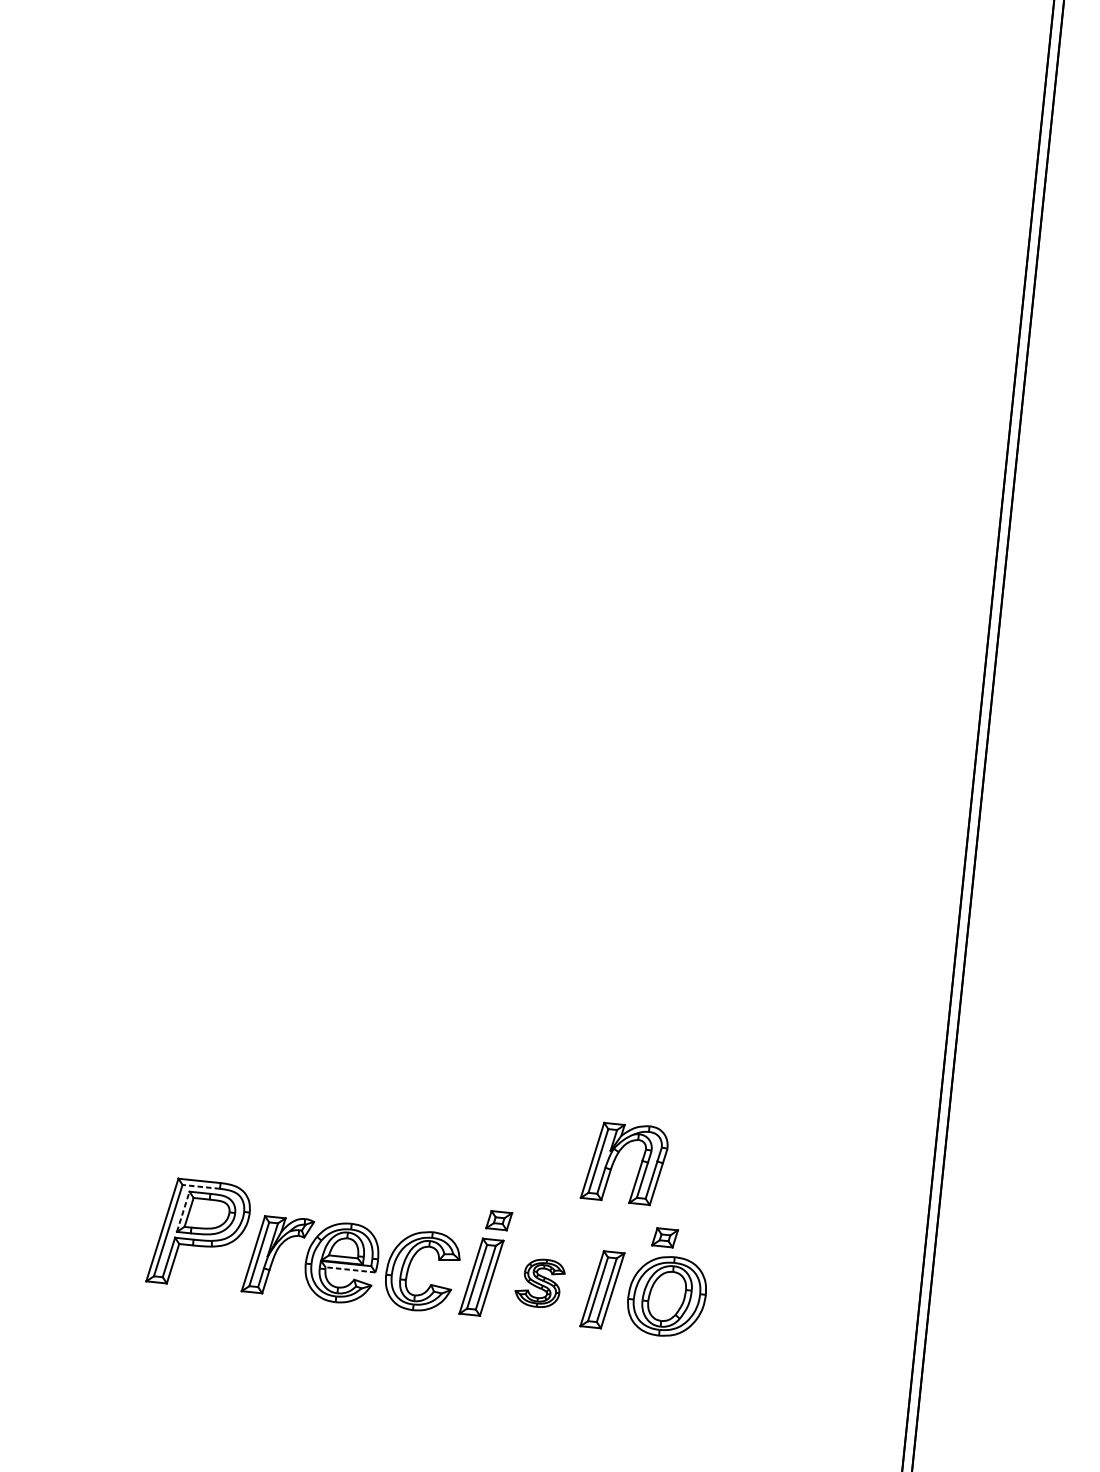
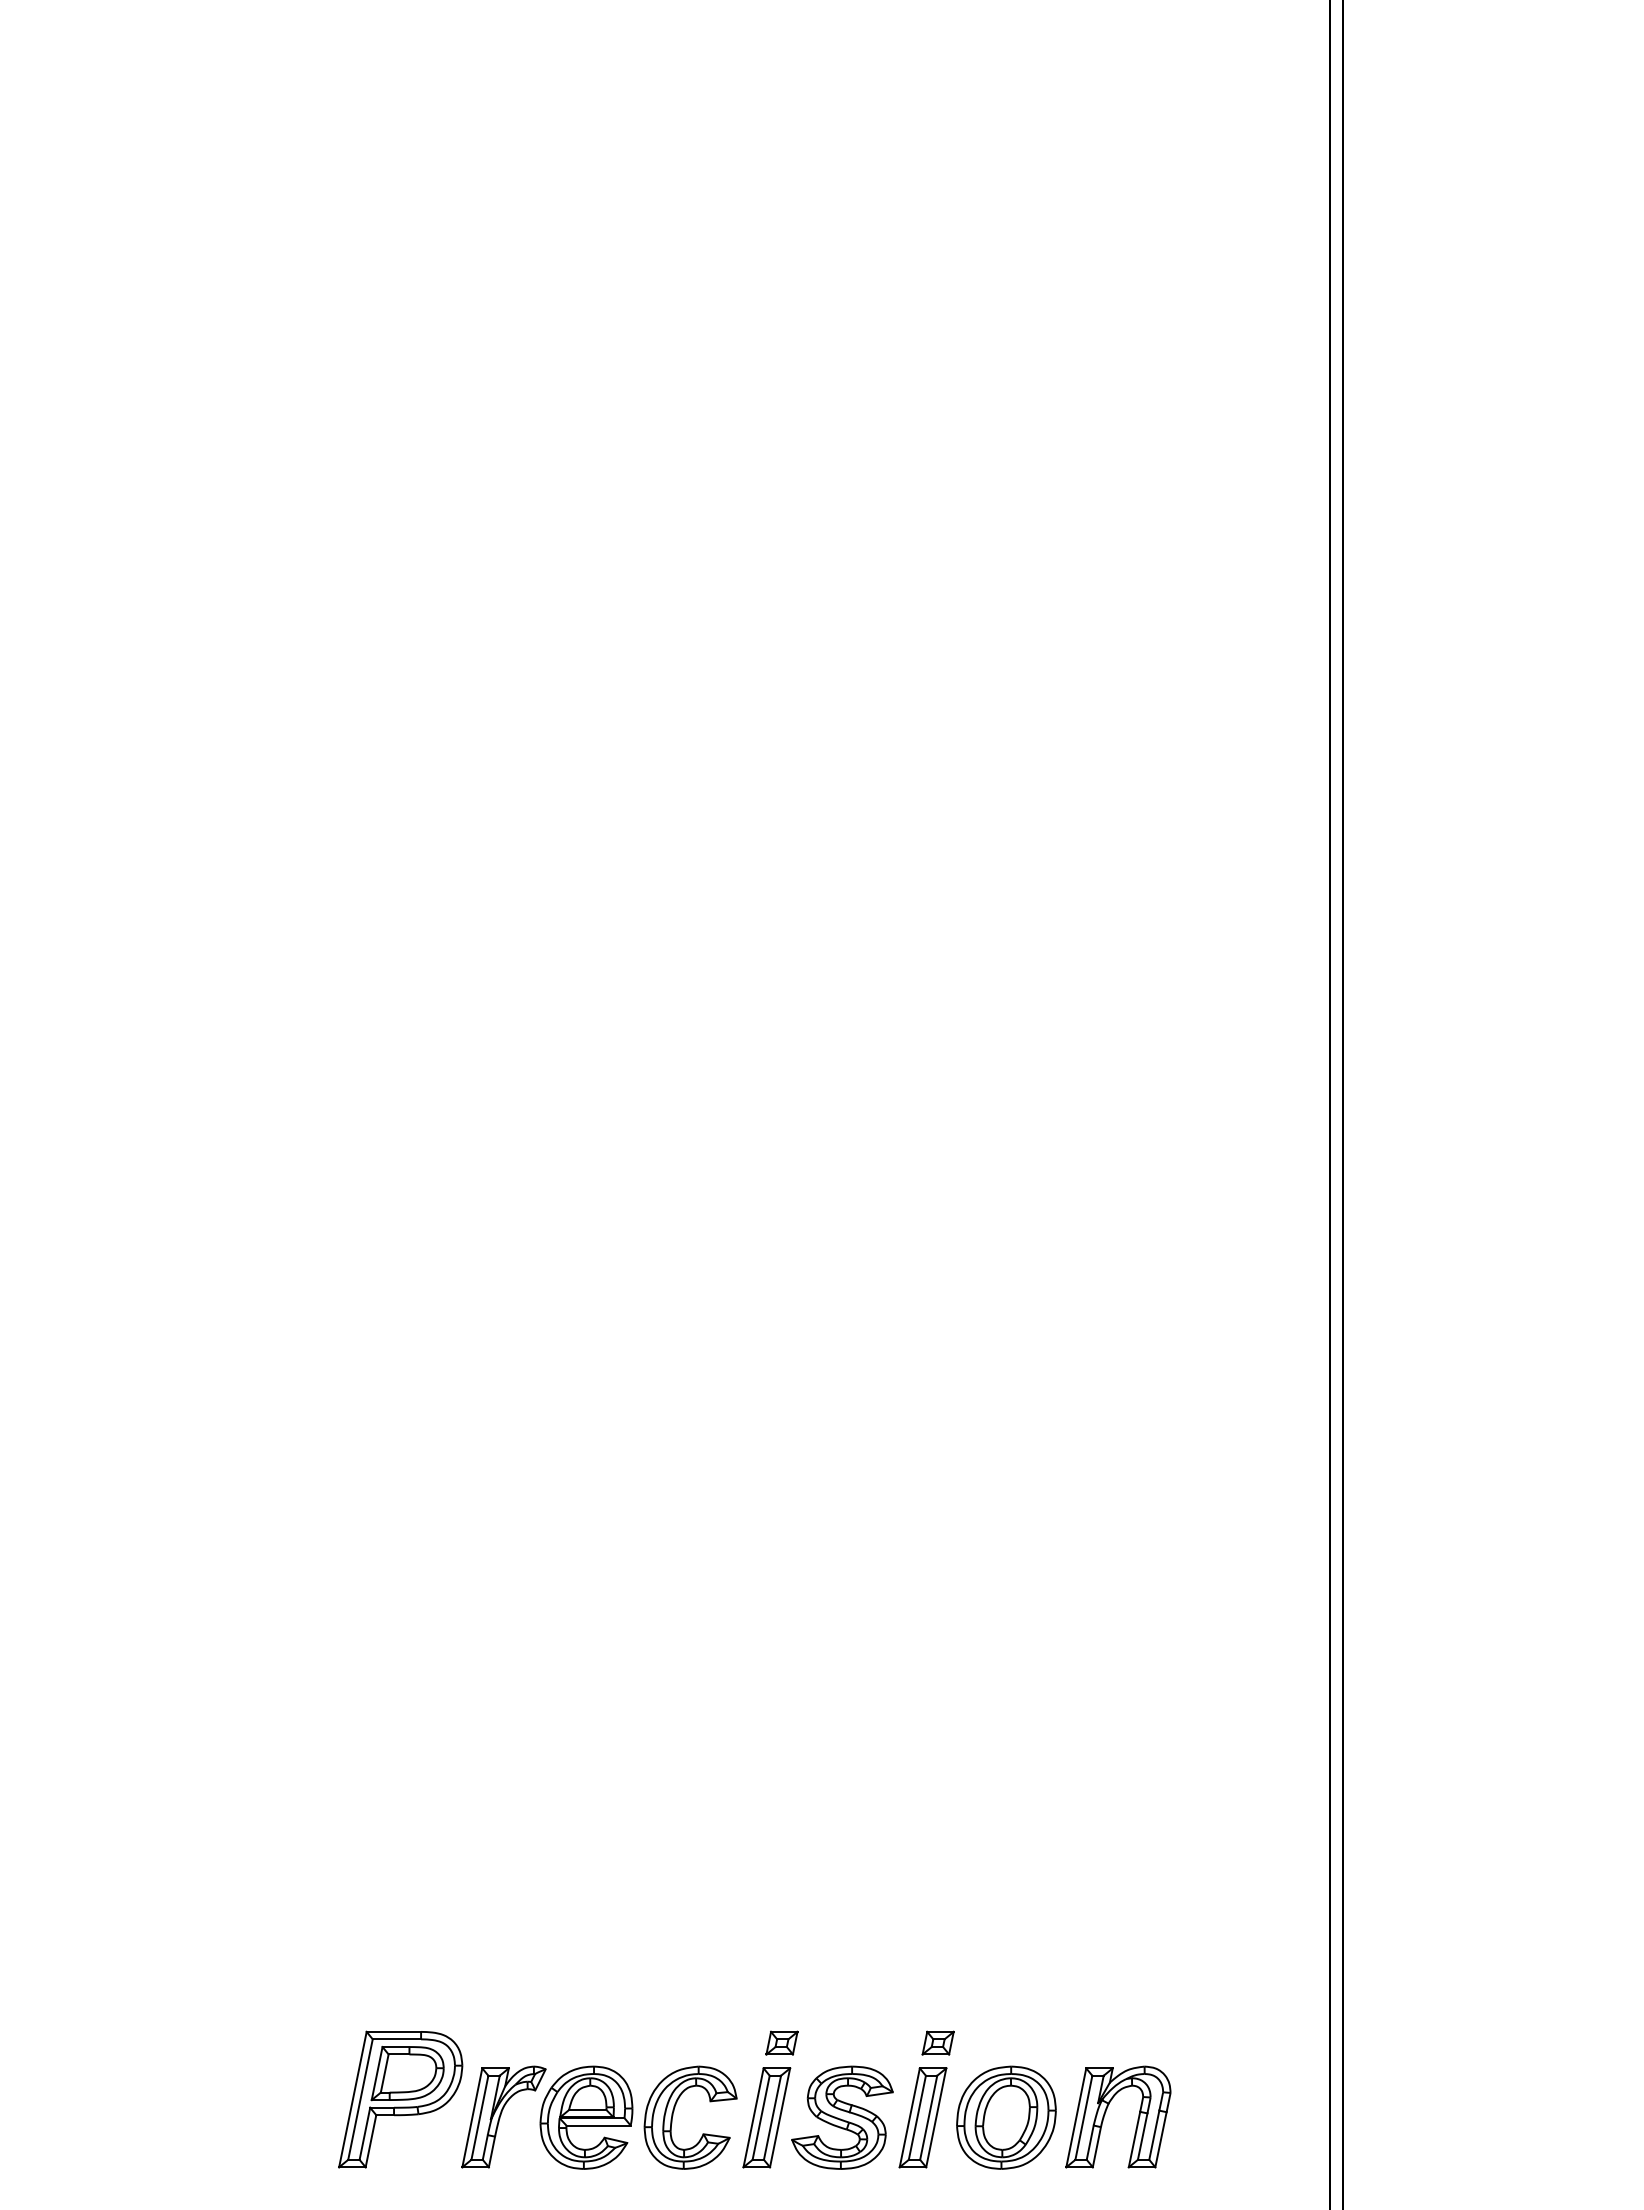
part: (616, 1158) -> (1106, 2112), moved
line: (200, 1187) -> (396, 2039), dashed -> solid
line: (183, 1211) -> (377, 2073), dashed -> solid
part: (664, 1237) -> (937, 2042), moved
line: (350, 1269) -> (598, 2125), dashed -> solid
part: (540, 1283) -> (842, 2117), size x1.67

